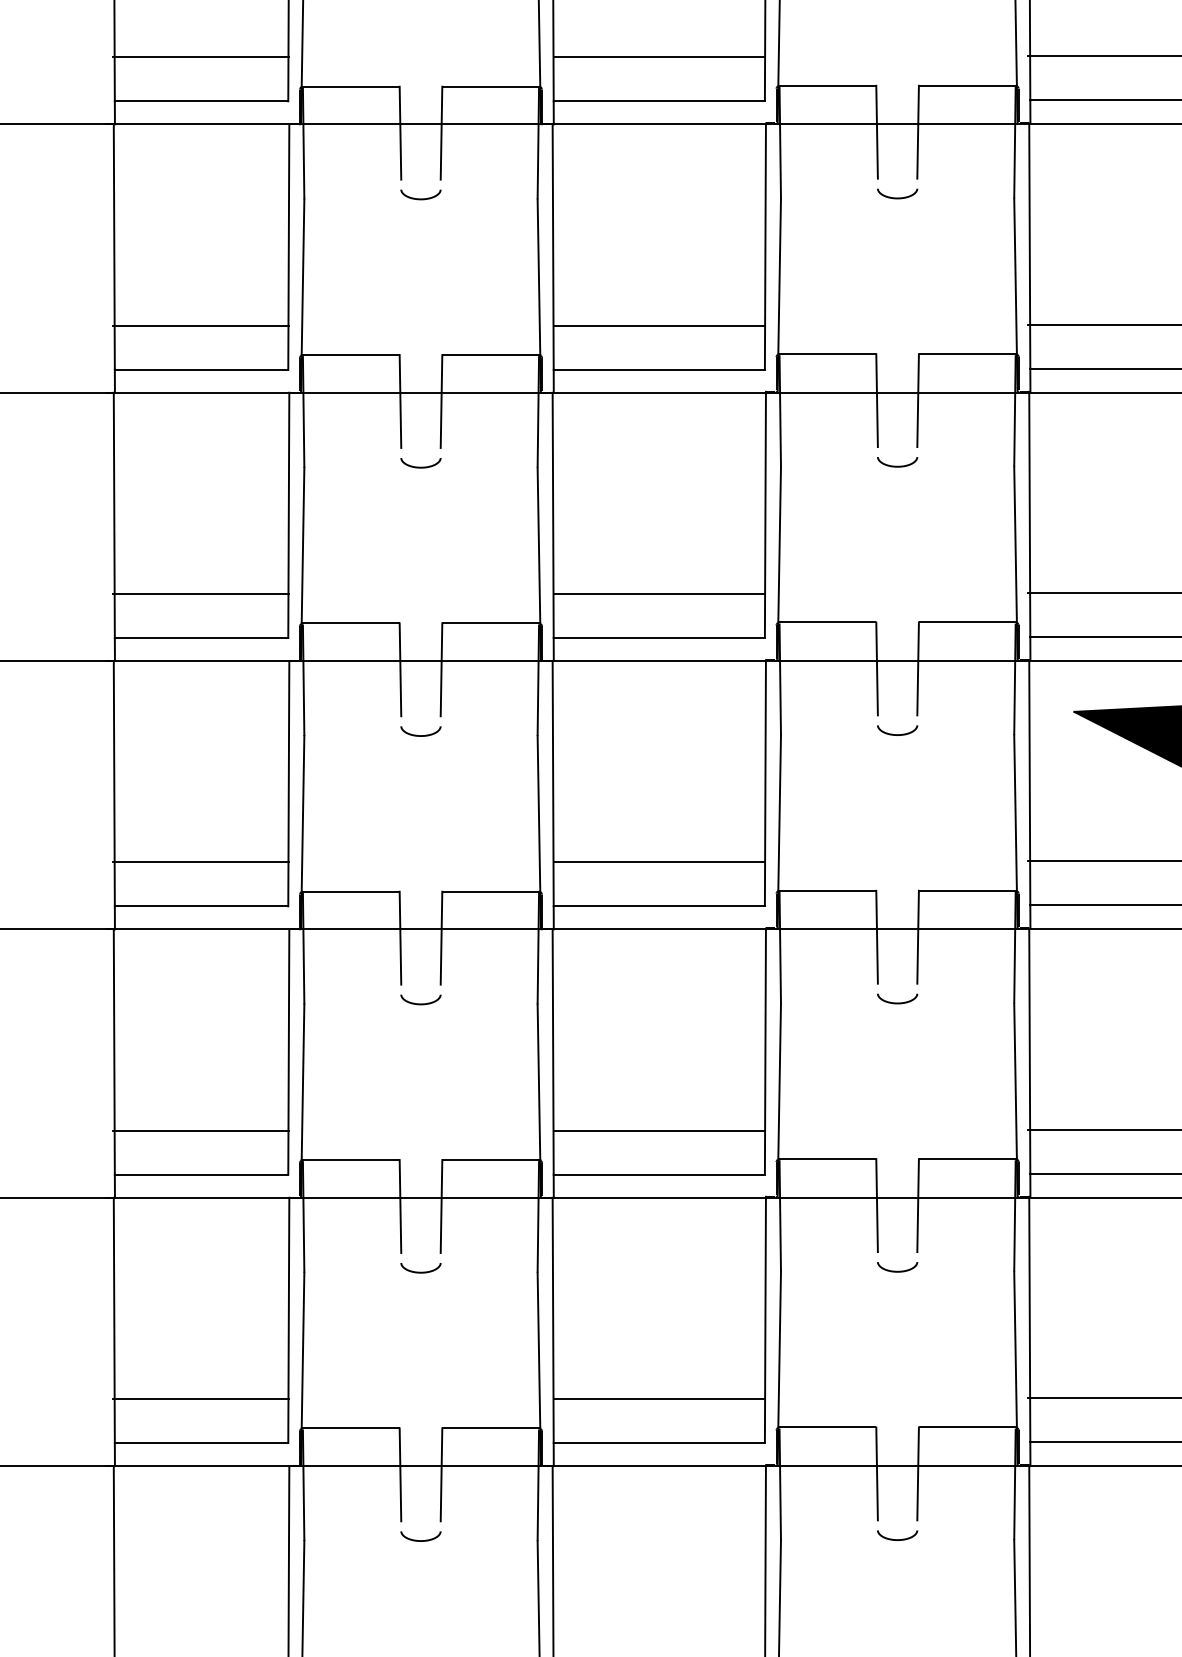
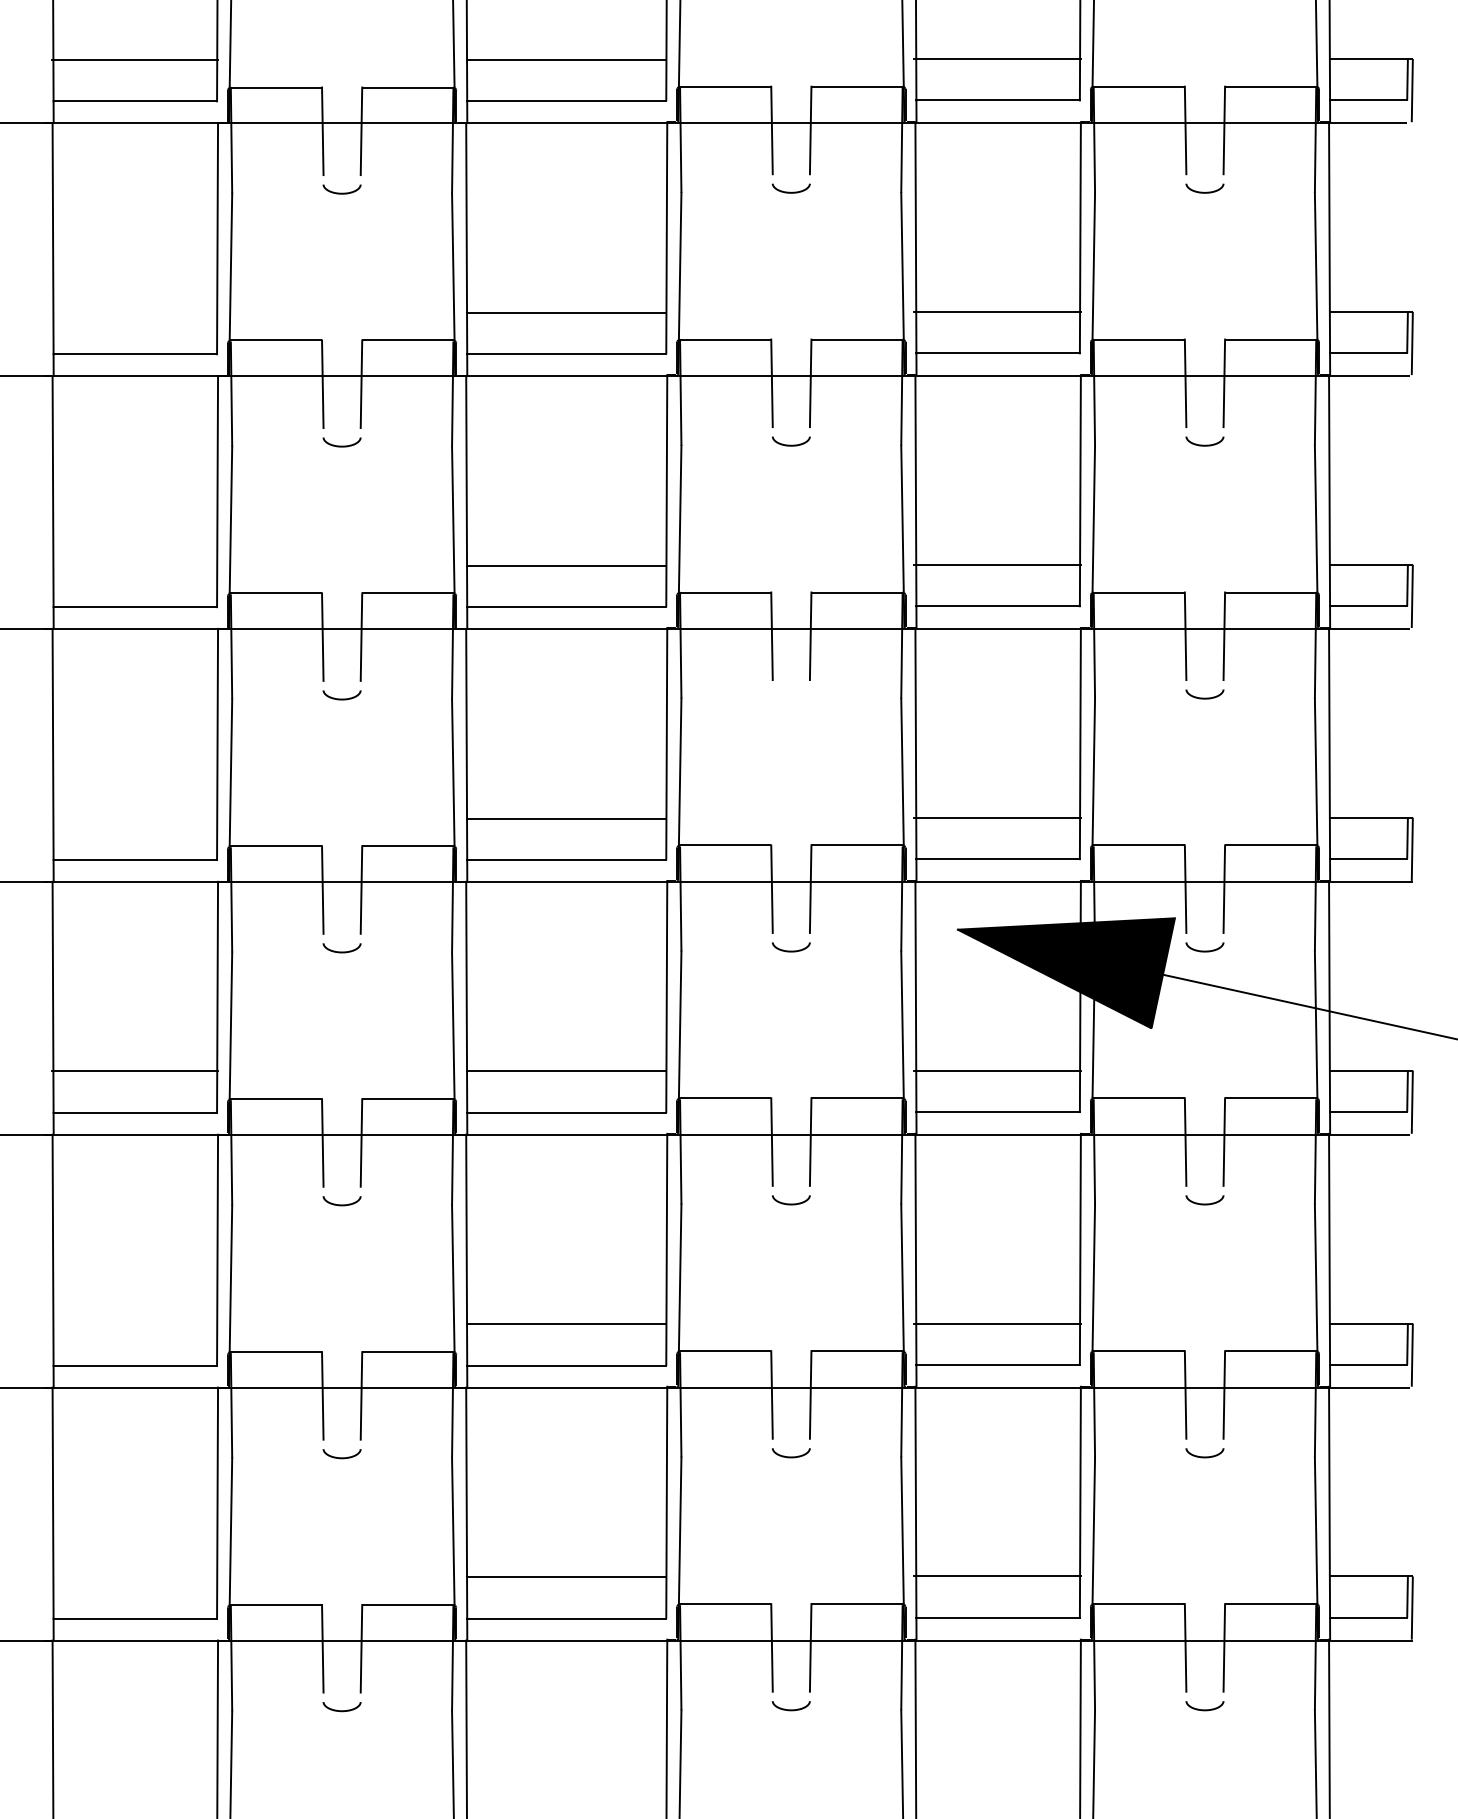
line: (200, 57) -> (134, 312), removed
line: (200, 325) -> (134, 565), removed
curve: (897, 465) -> (791, 697), removed
line: (200, 593) -> (134, 818), removed
line: (200, 1130) -> (134, 1324), removed
line: (200, 1399) -> (134, 1577), removed

